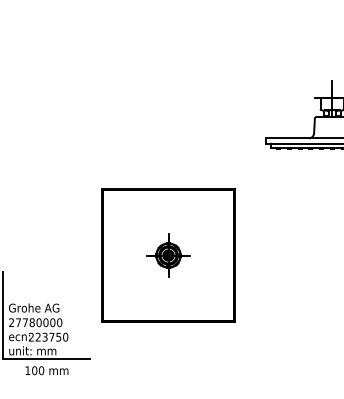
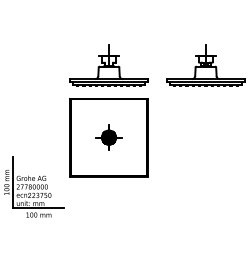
part: (165, 115) -> (108, 65), added
part: (167, 255) -> (108, 137), moved

